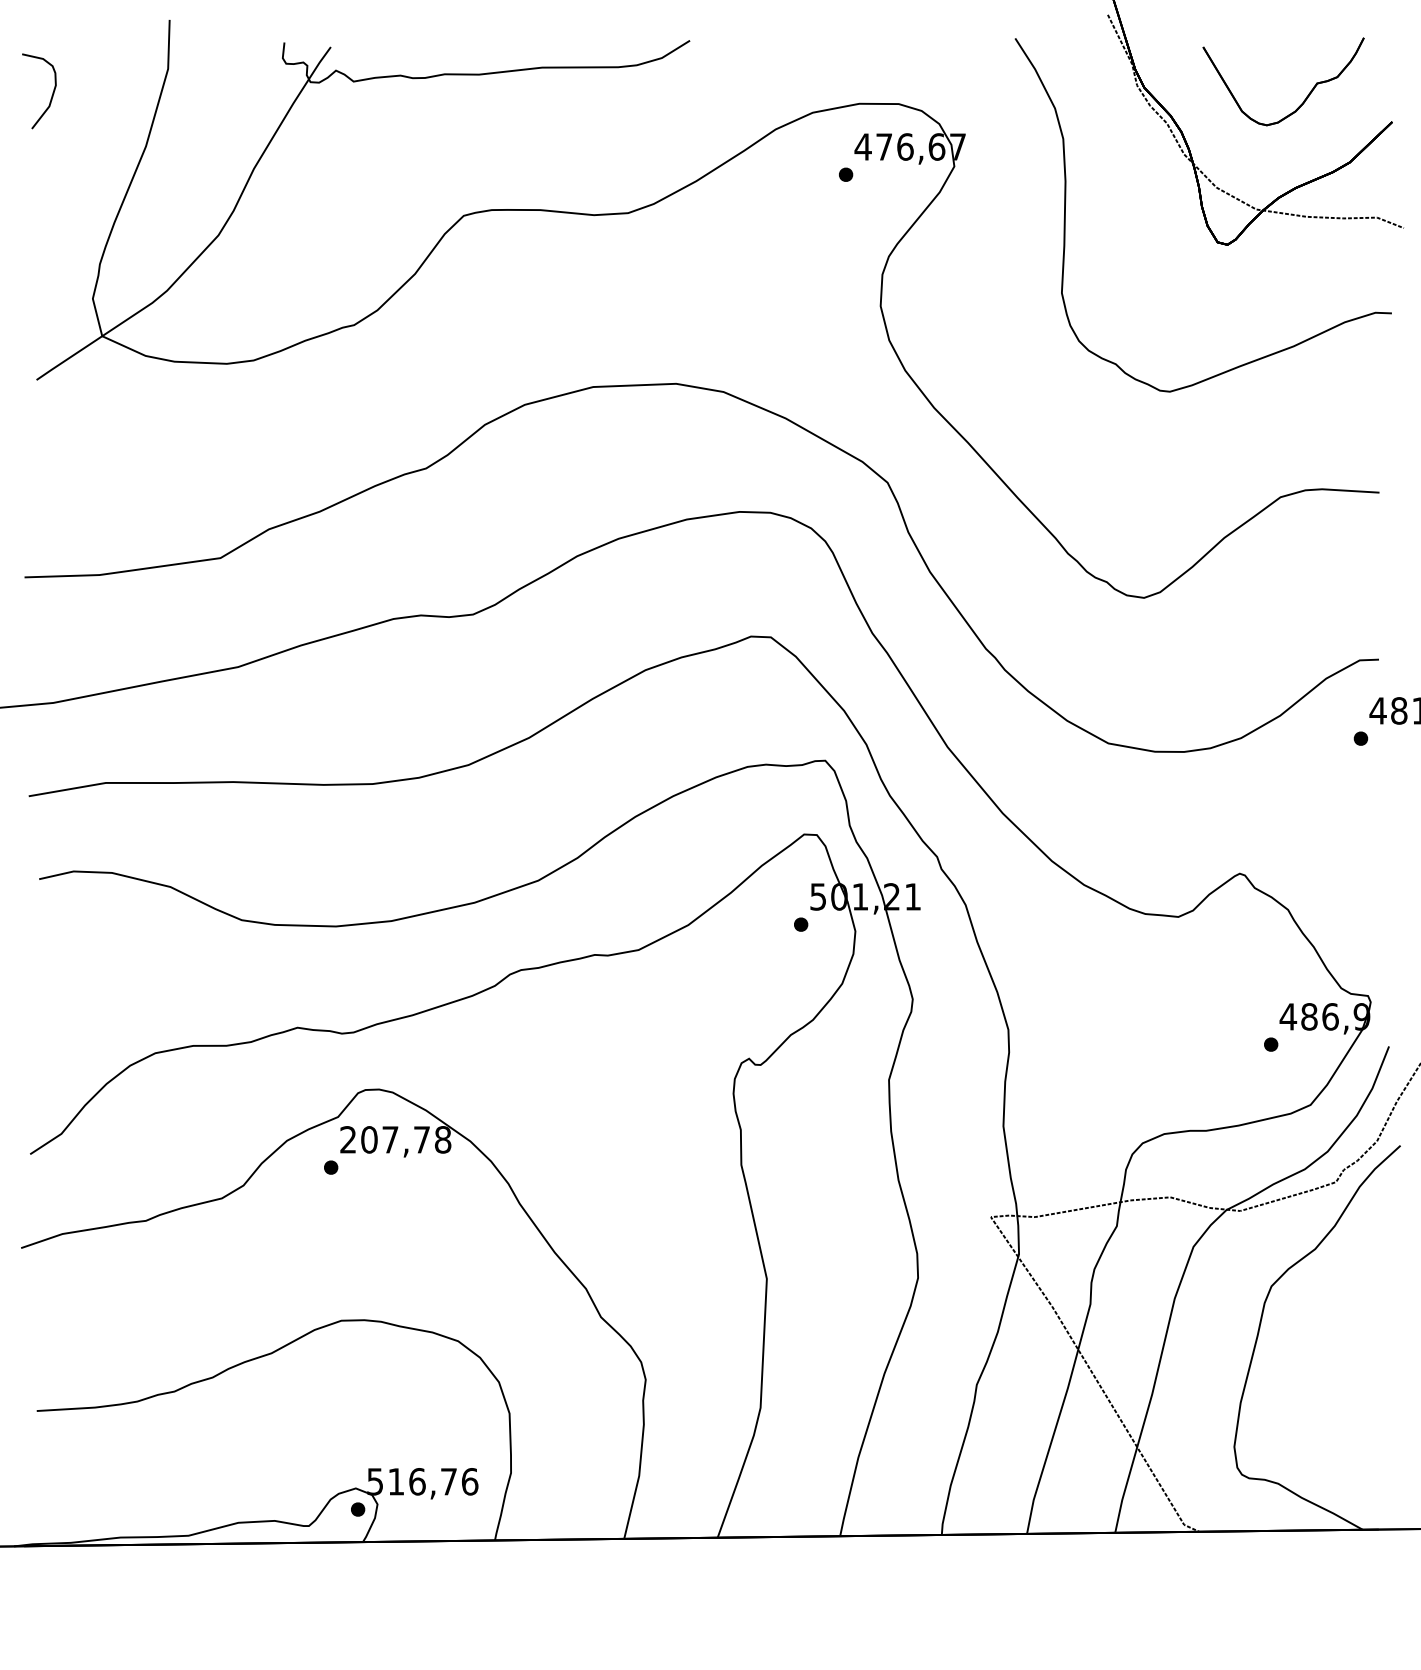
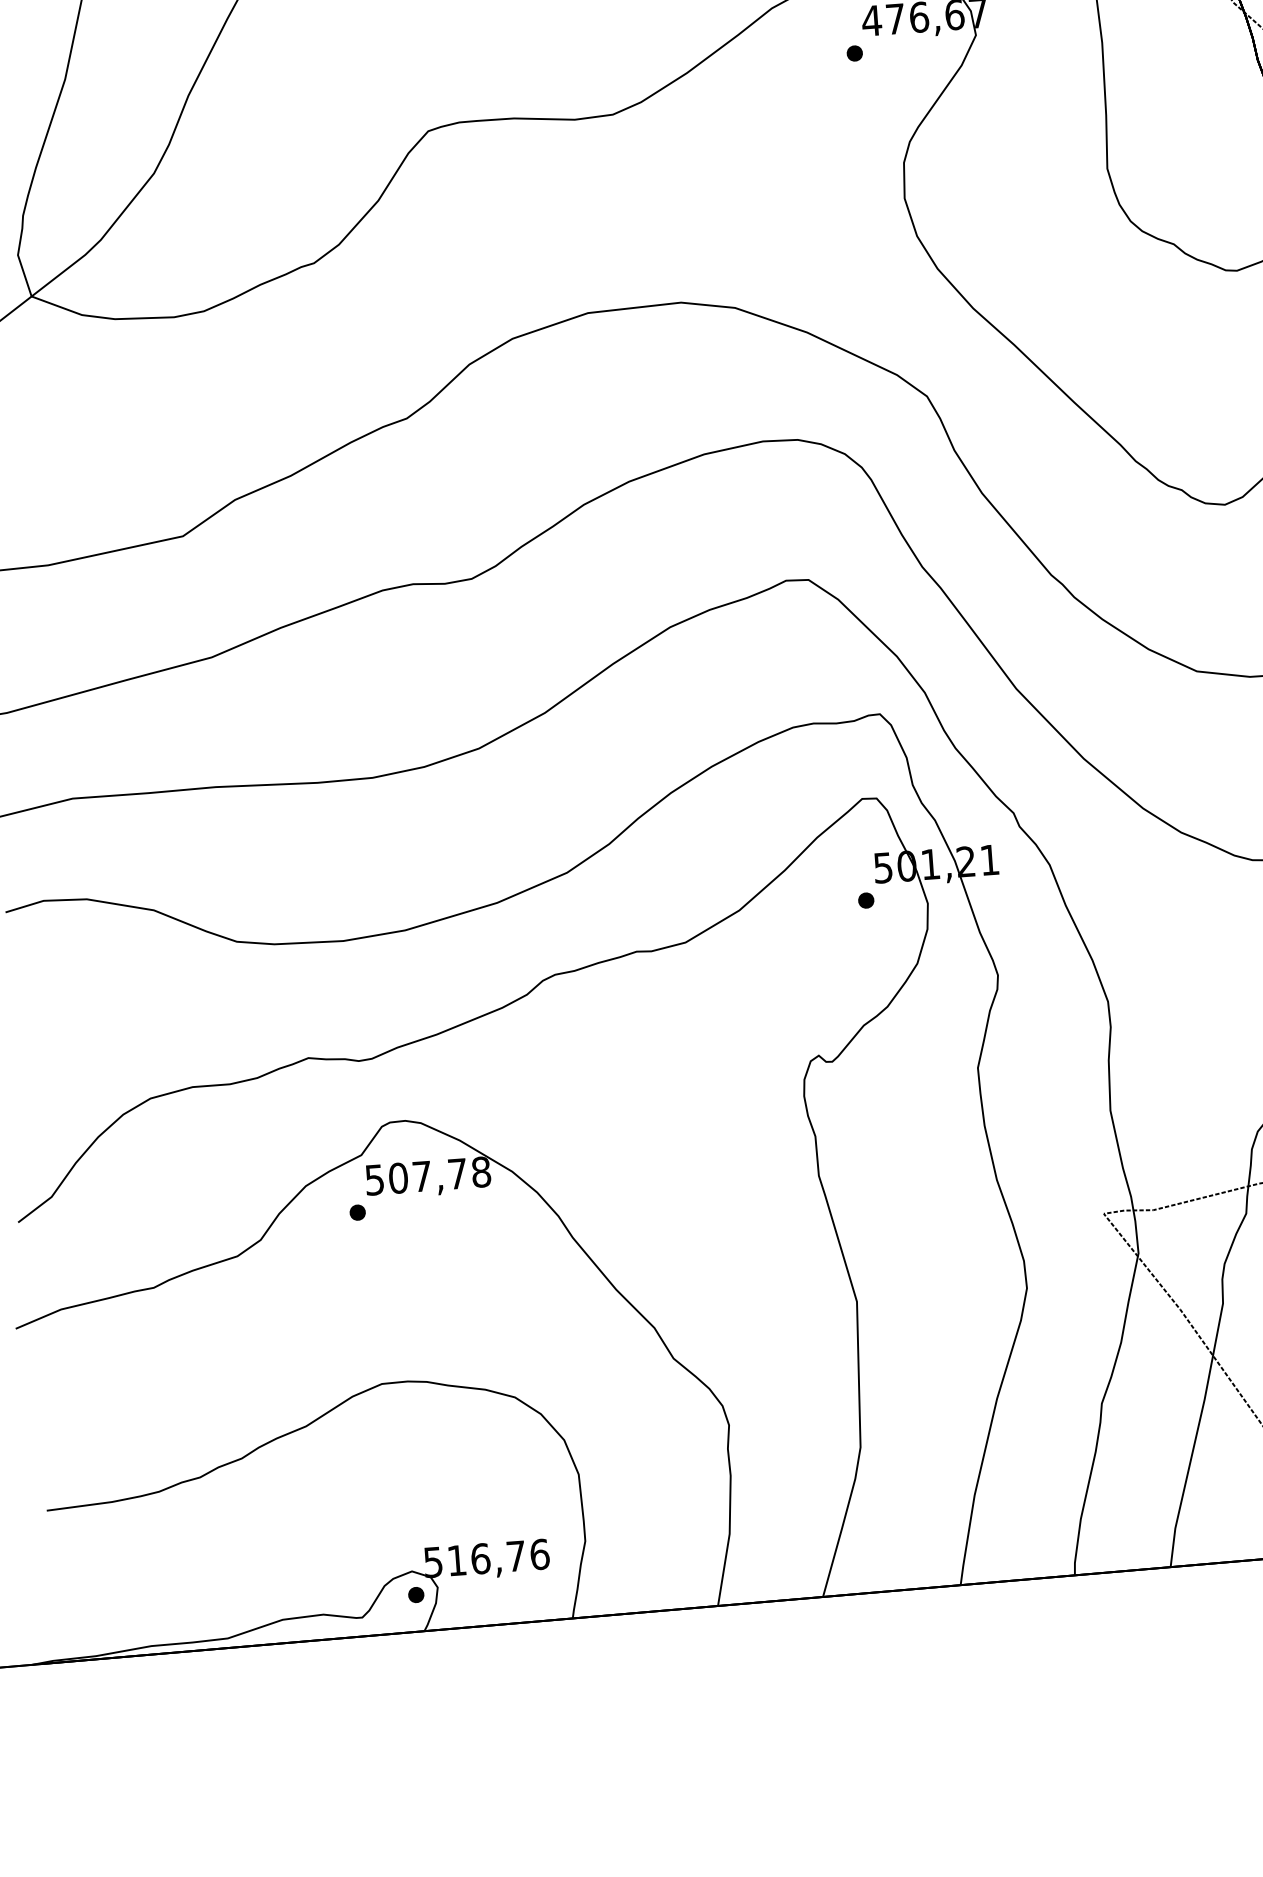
text: (347, 1139) -> (373, 1179), 207,78 -> 507,78

